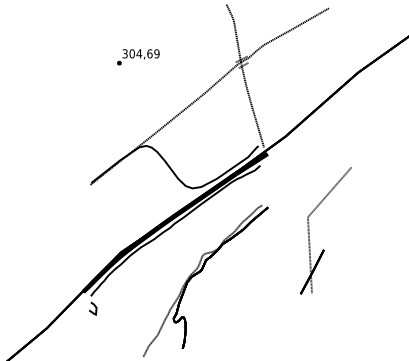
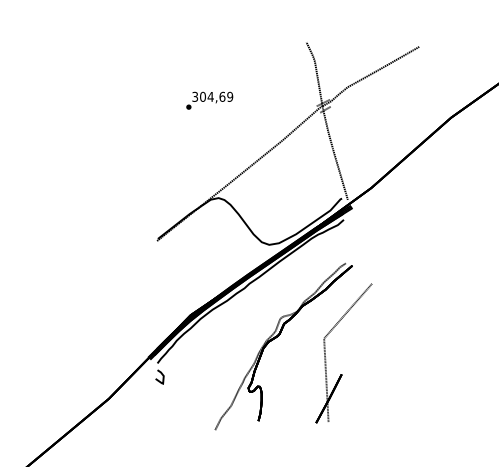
part: (309, 230) -> (325, 353), moved

